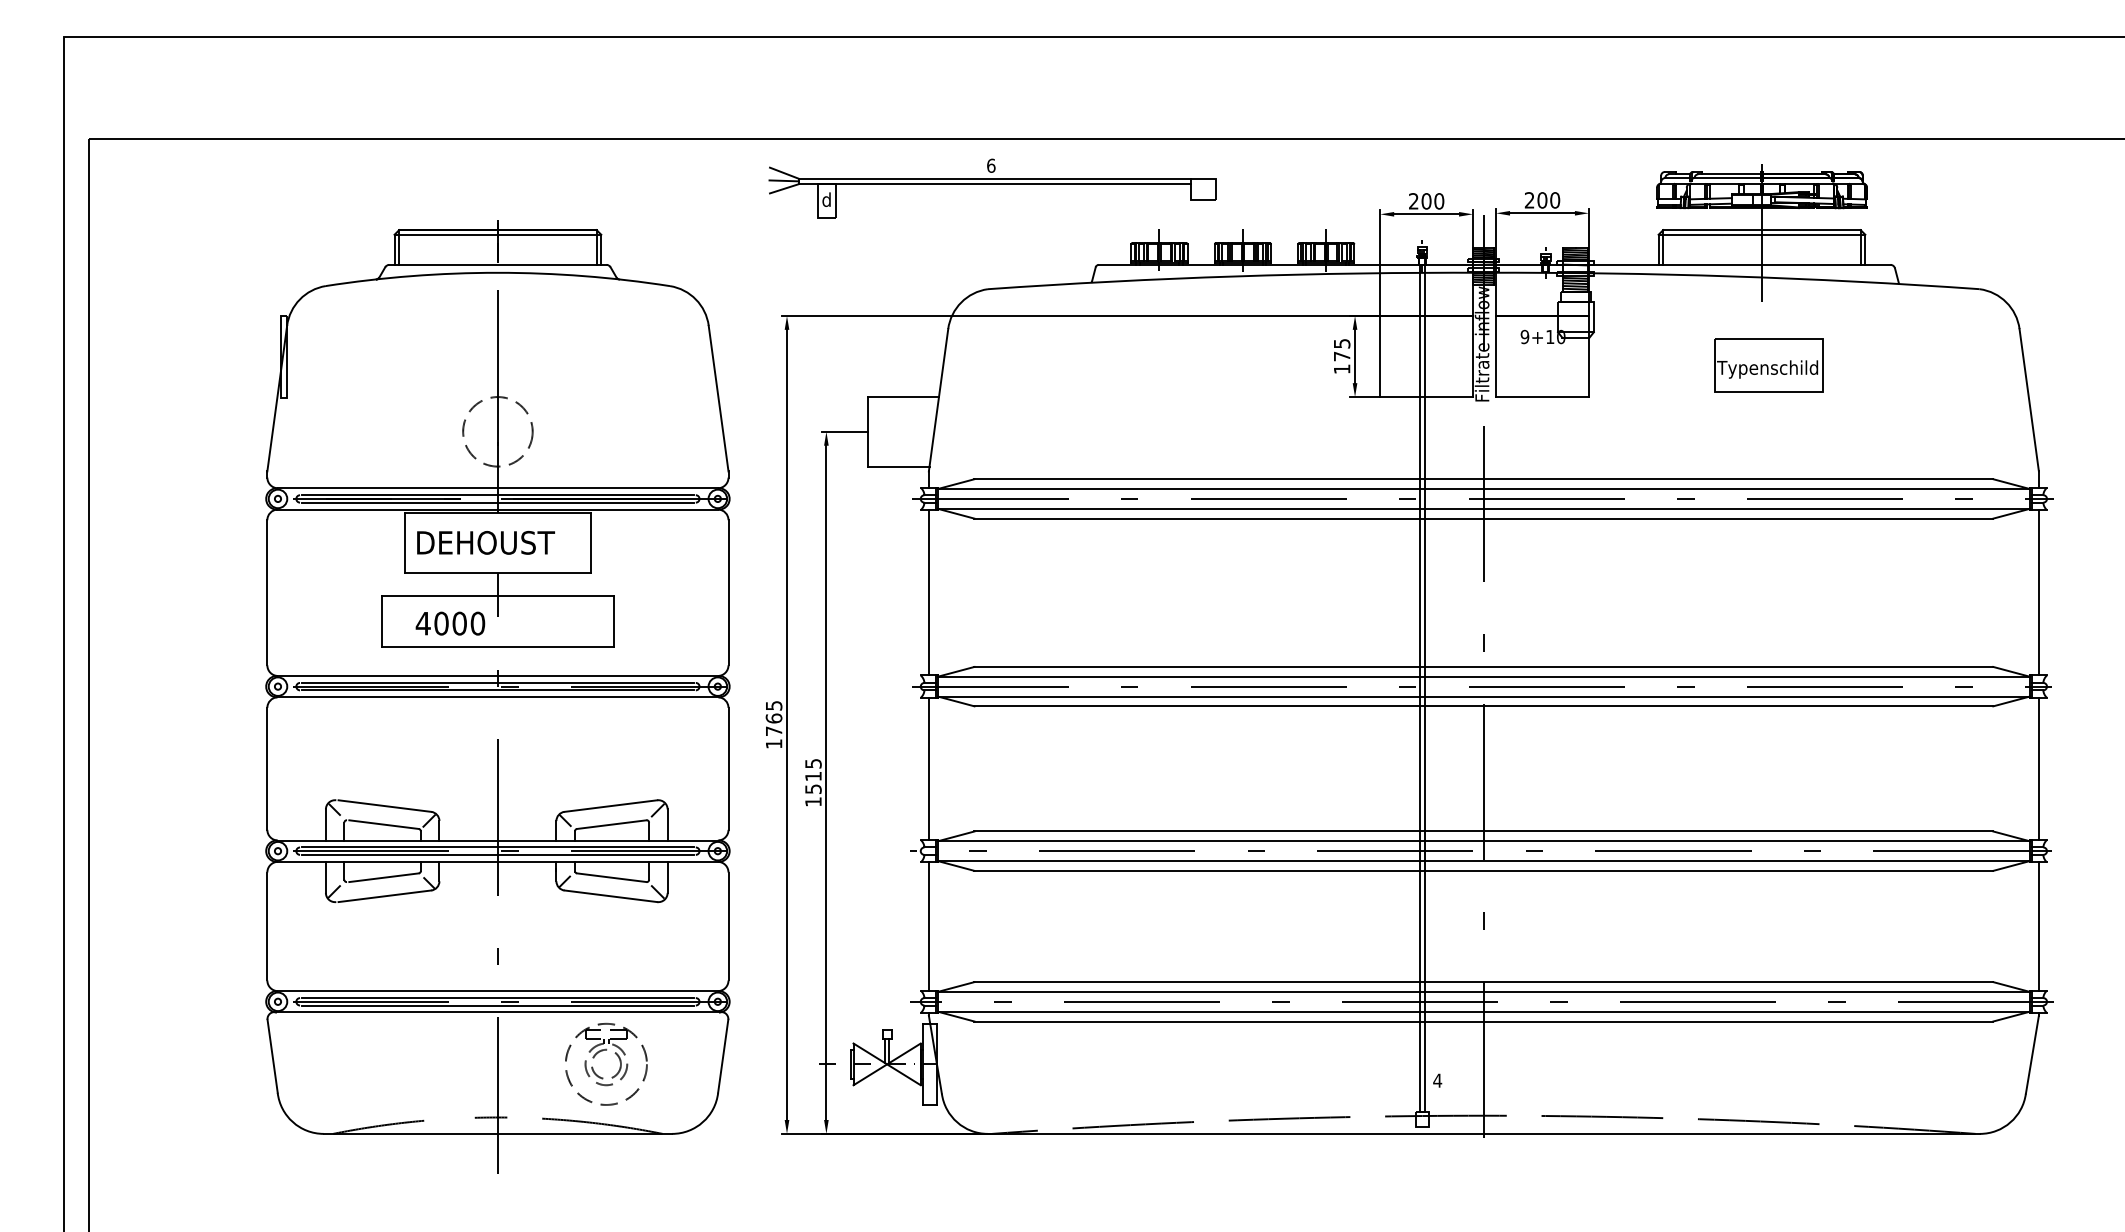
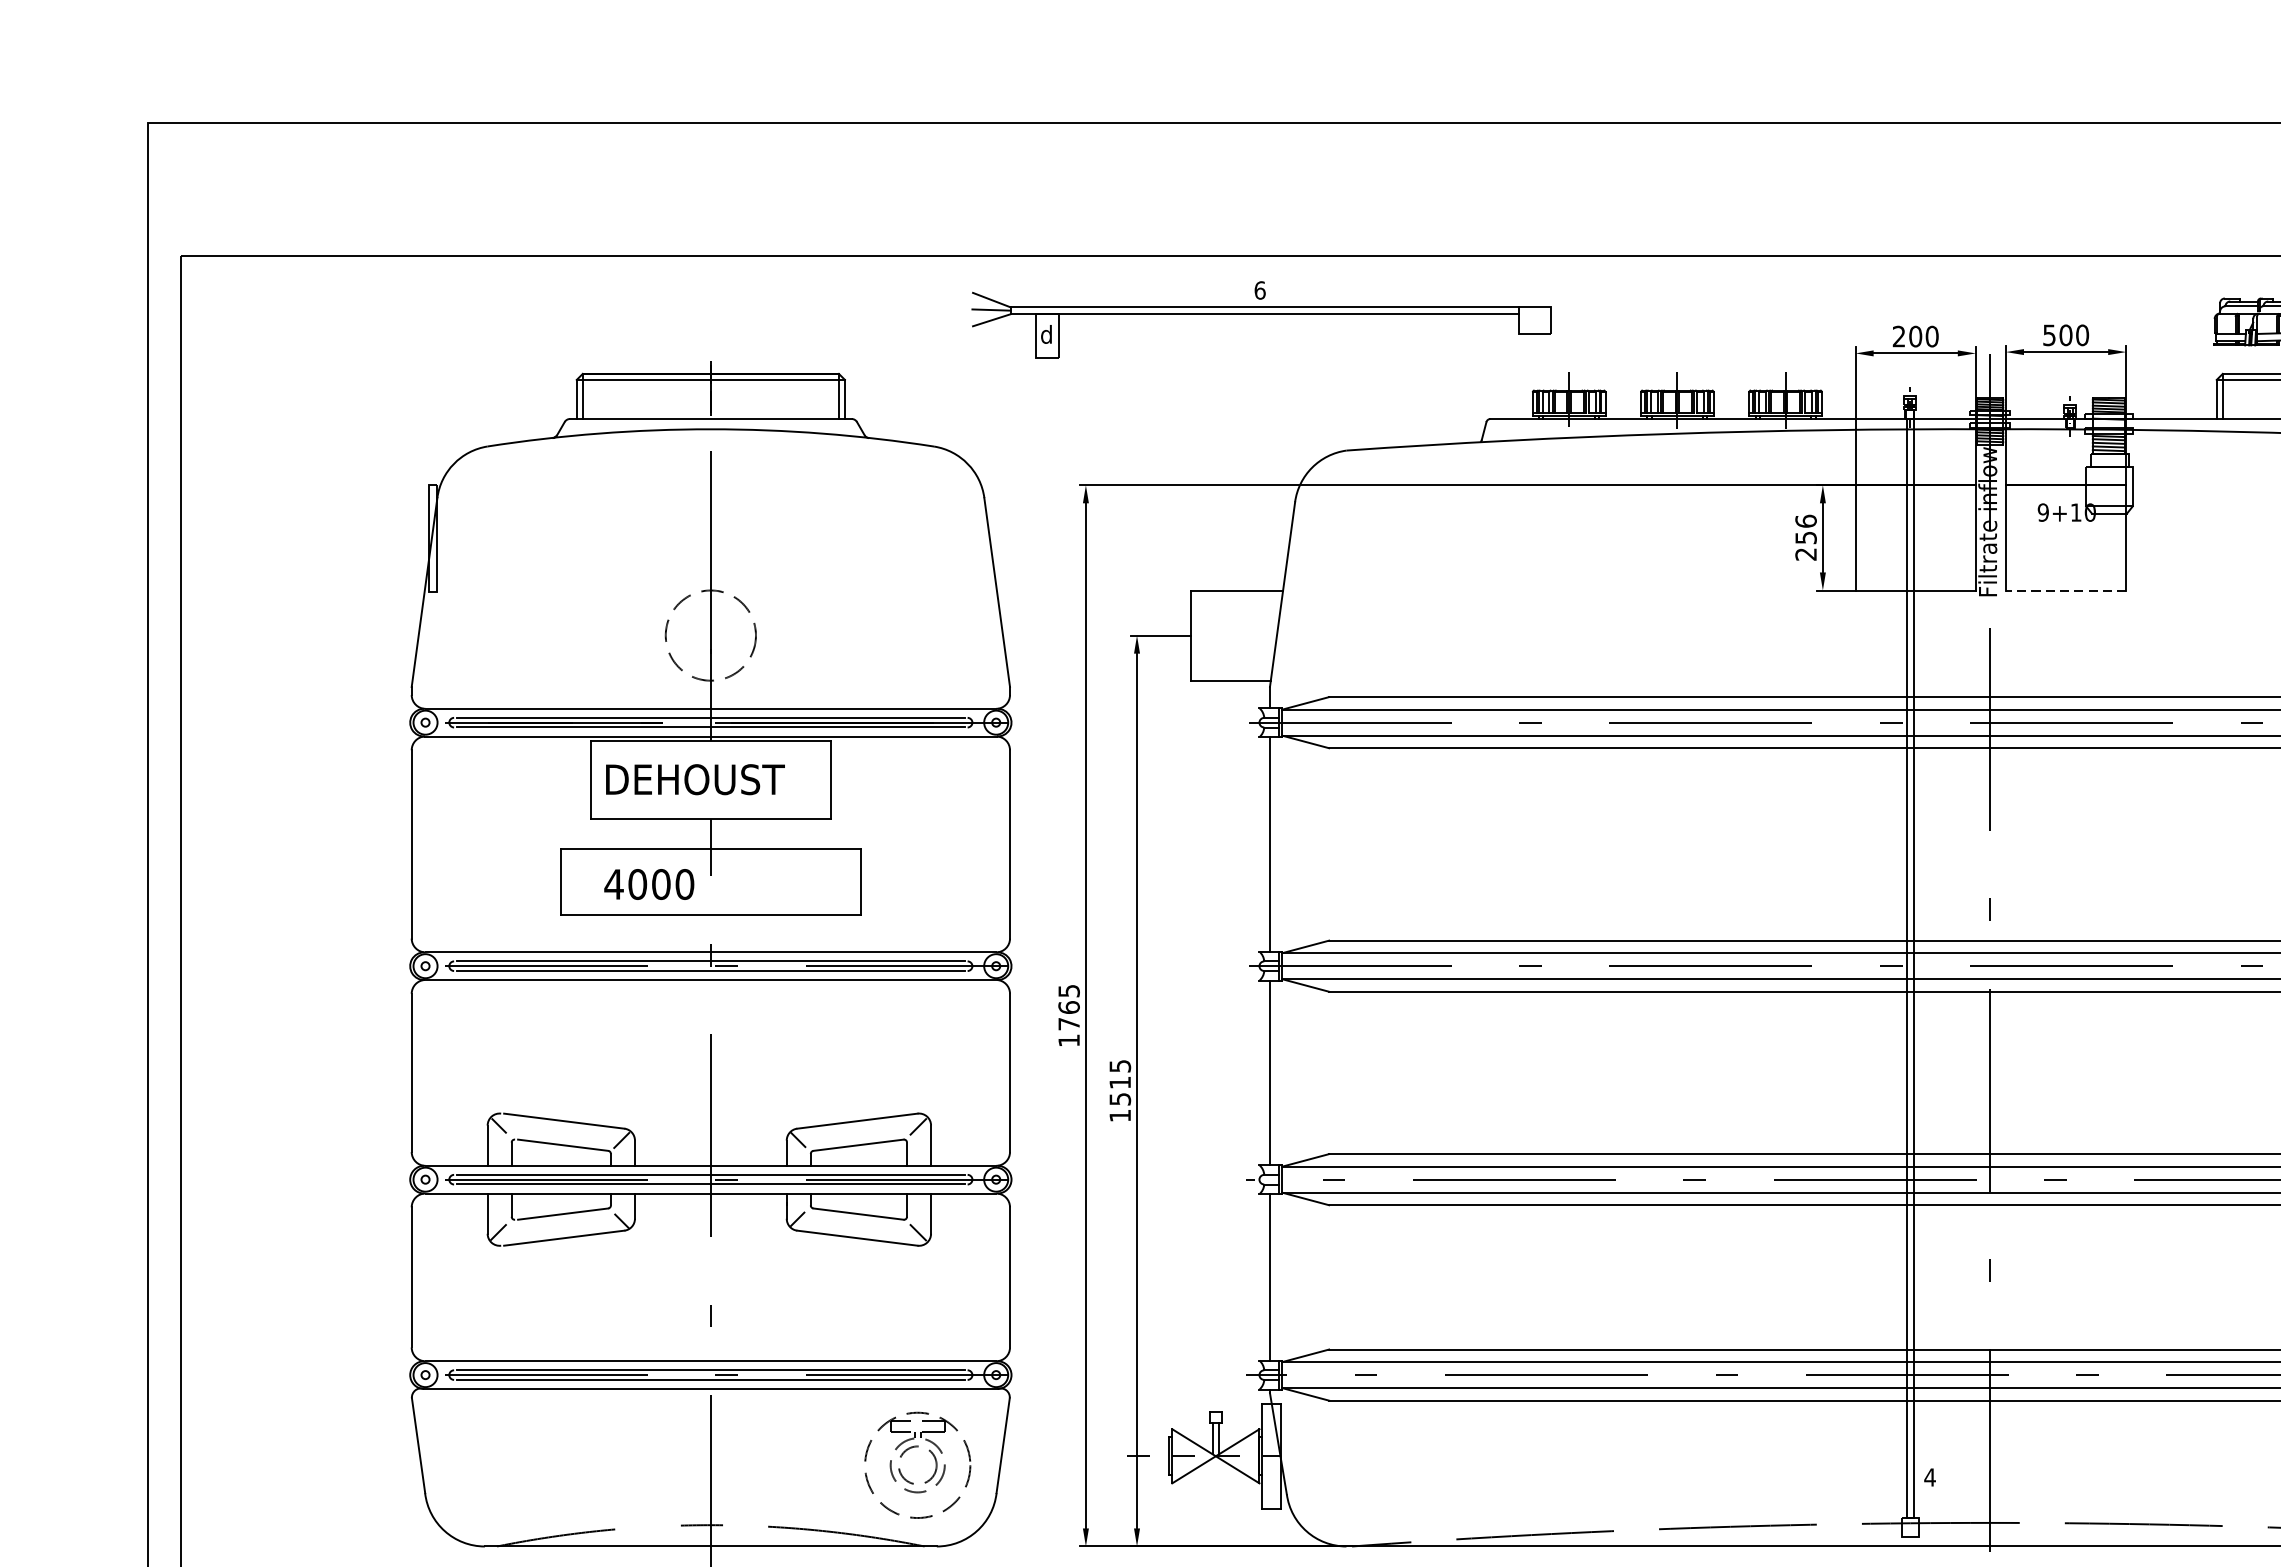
part: (992, 188) -> (1261, 319), moved
text: (1529, 200) -> (2049, 335), 200 -> 500
text: (1341, 356) -> (1805, 537), 175 -> 256
line: (1541, 397) -> (2064, 591), solid -> dashed
part: (600, 1052) -> (910, 1449), moved

